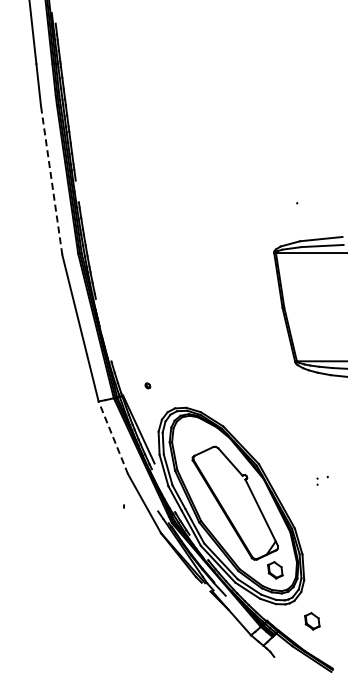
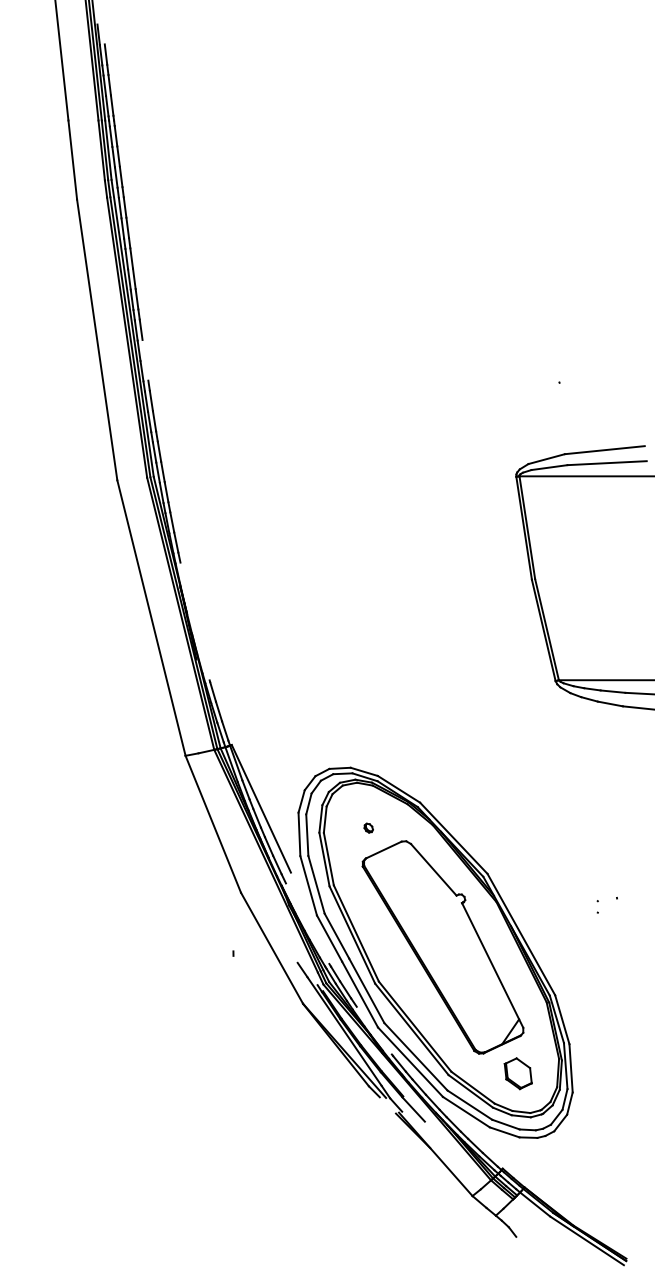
line: (51, 180) -> (96, 339), dashed -> solid
part: (147, 385) -> (367, 827), moved
line: (113, 437) -> (213, 823), dashed -> solid
part: (312, 621) -> (588, 1170), removed

